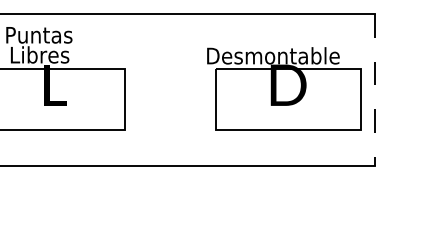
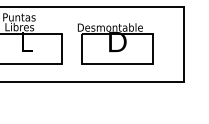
part: (283, 88) -> (115, 43), moved
line: (375, 90) -> (184, 44), dashed -> solid

